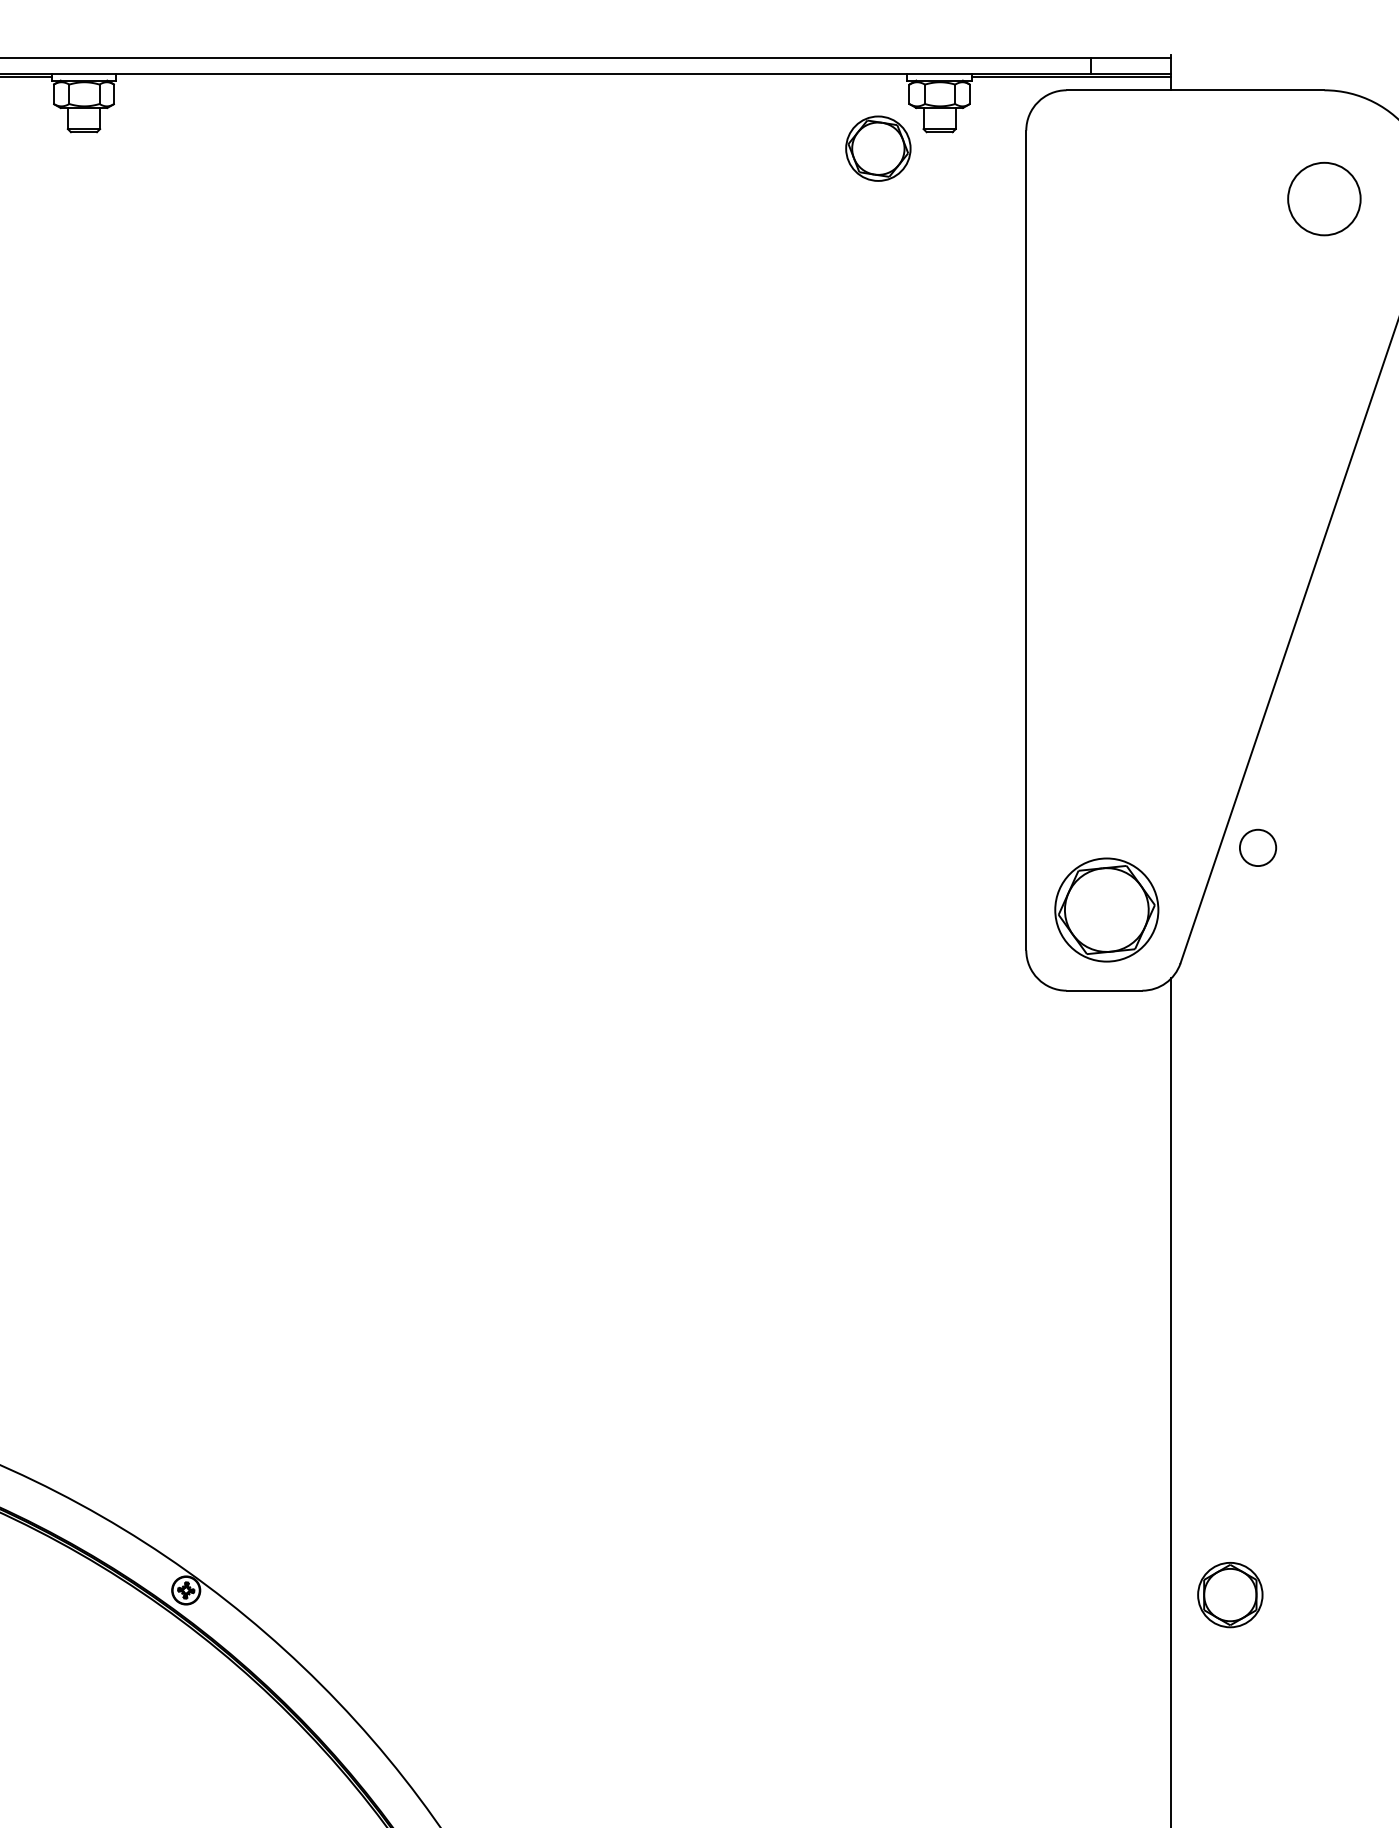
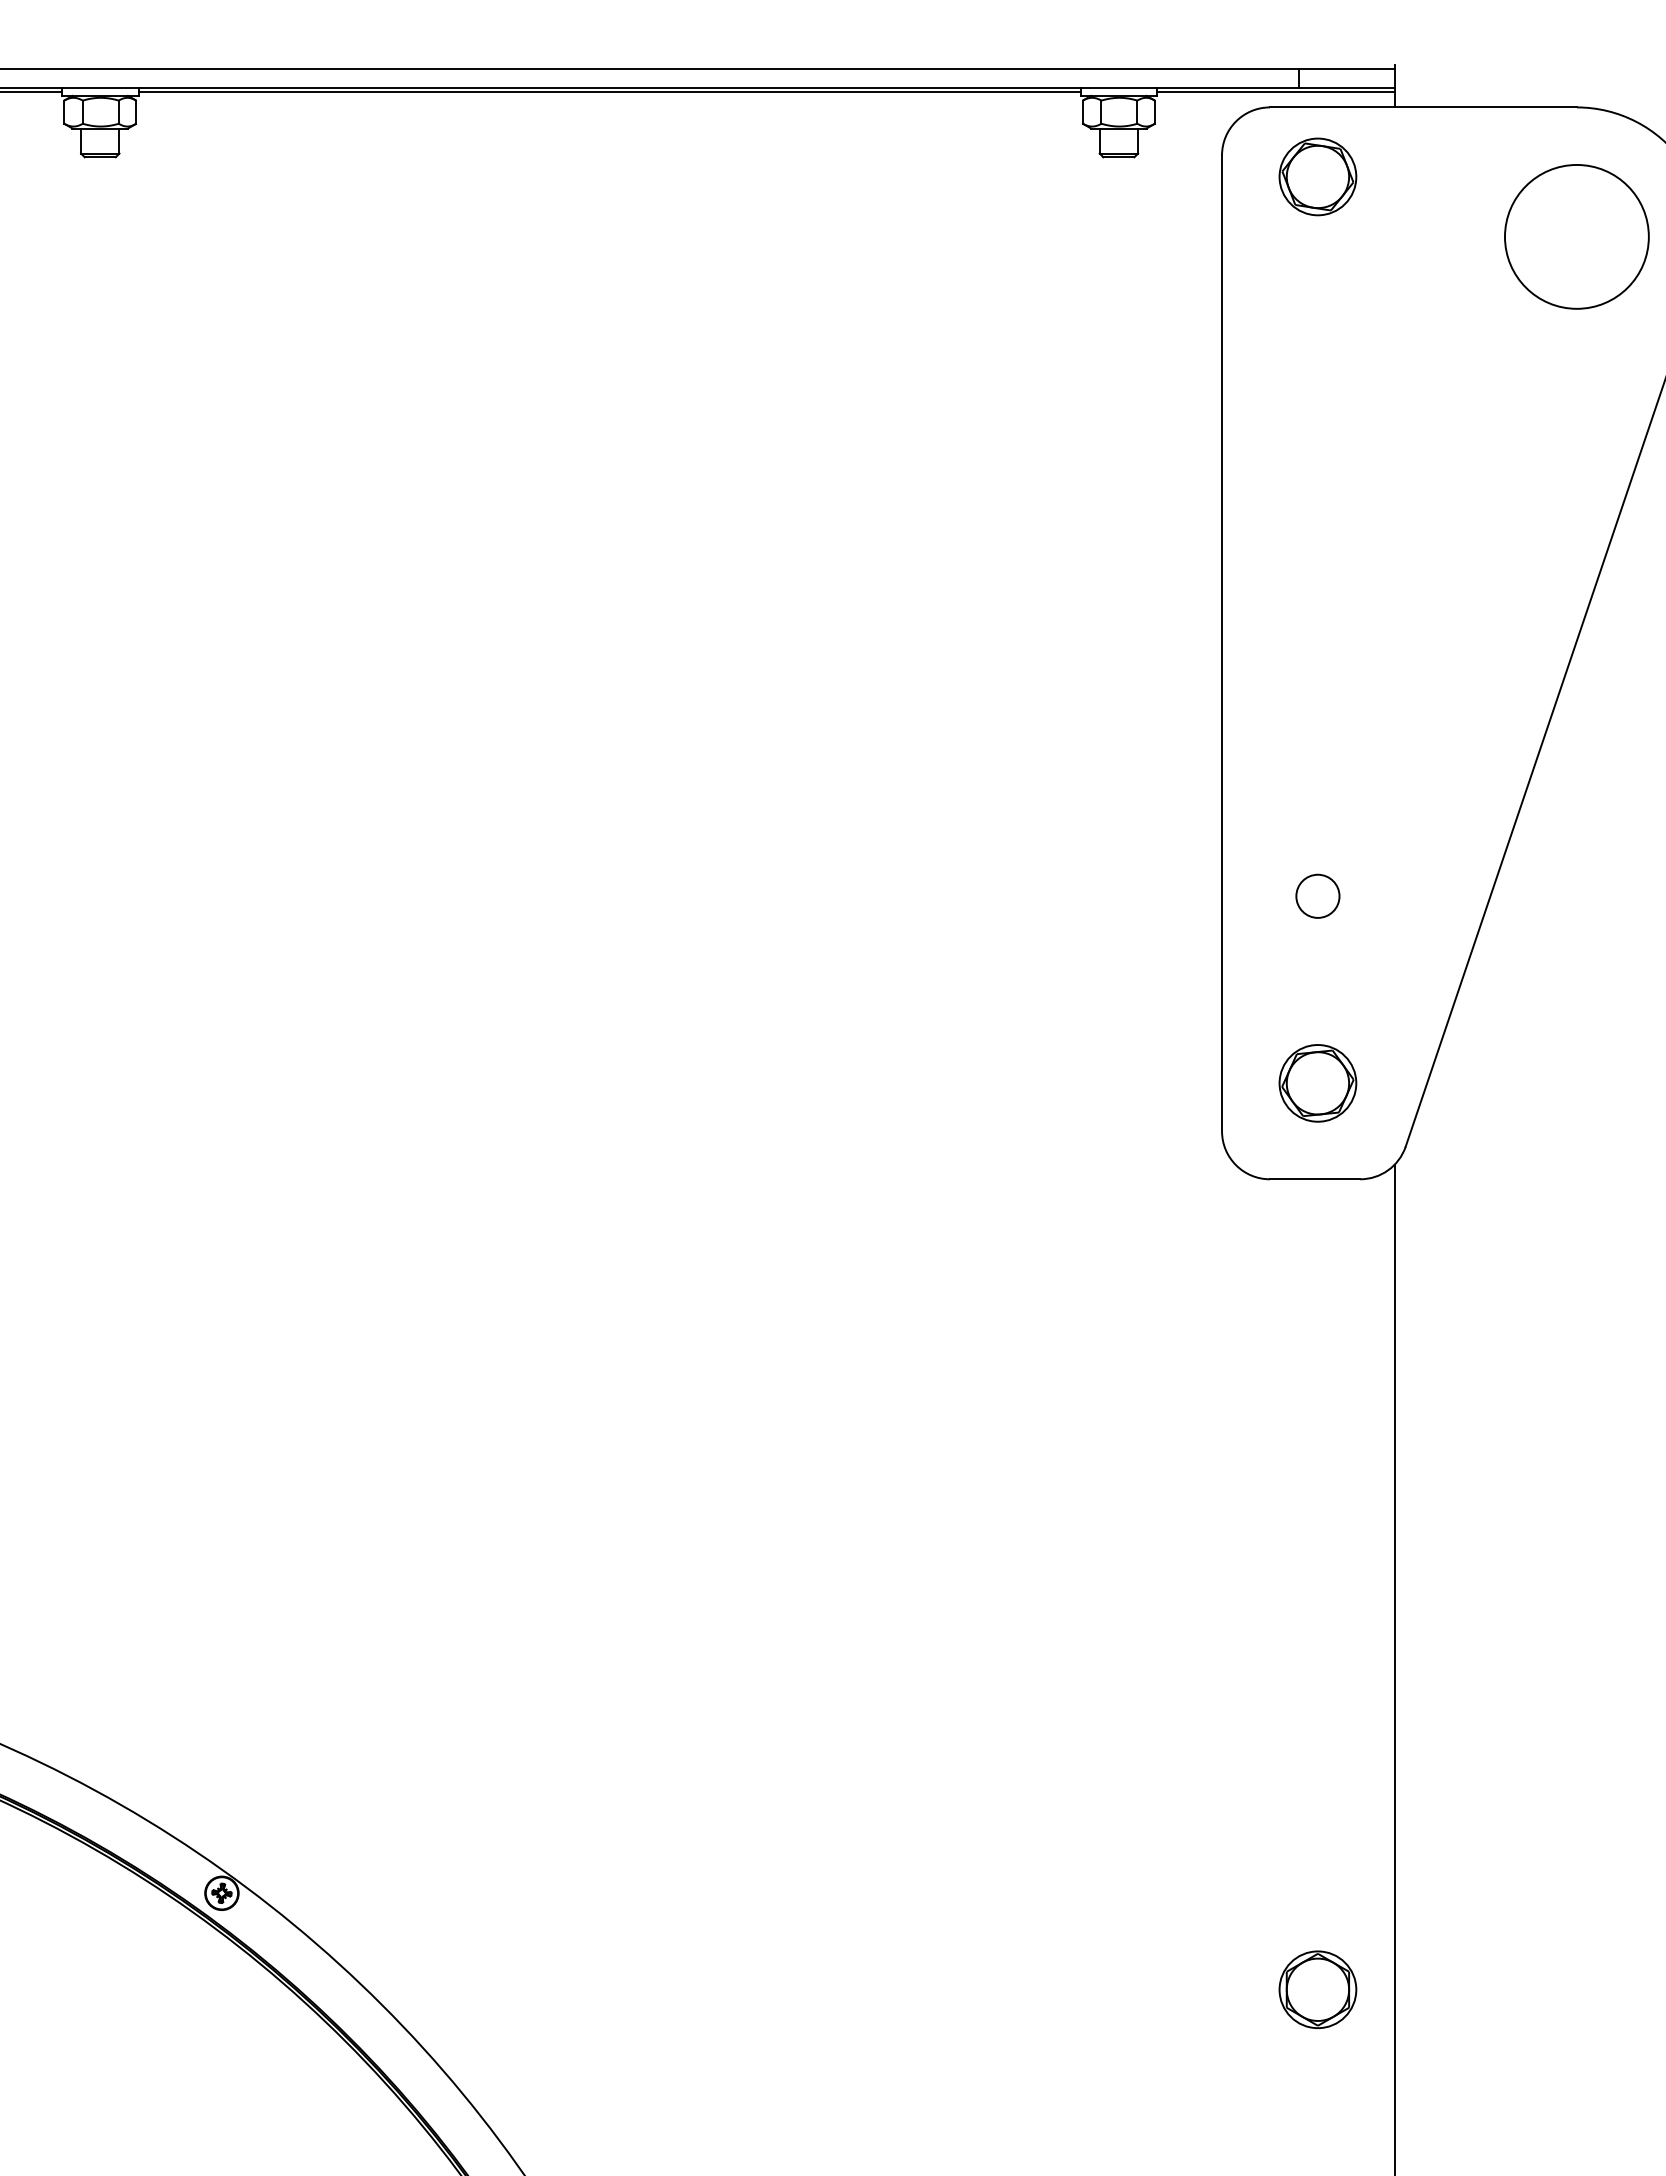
line: (511, 76) -> (609, 91), added
part: (877, 148) -> (1317, 176), moved
circle: (1324, 198) -> (1576, 236), size x1.67
circle: (1257, 847) -> (1317, 895), moved
part: (1106, 910) -> (1317, 1083), size x0.62
part: (1229, 1594) -> (1317, 1989), moved

